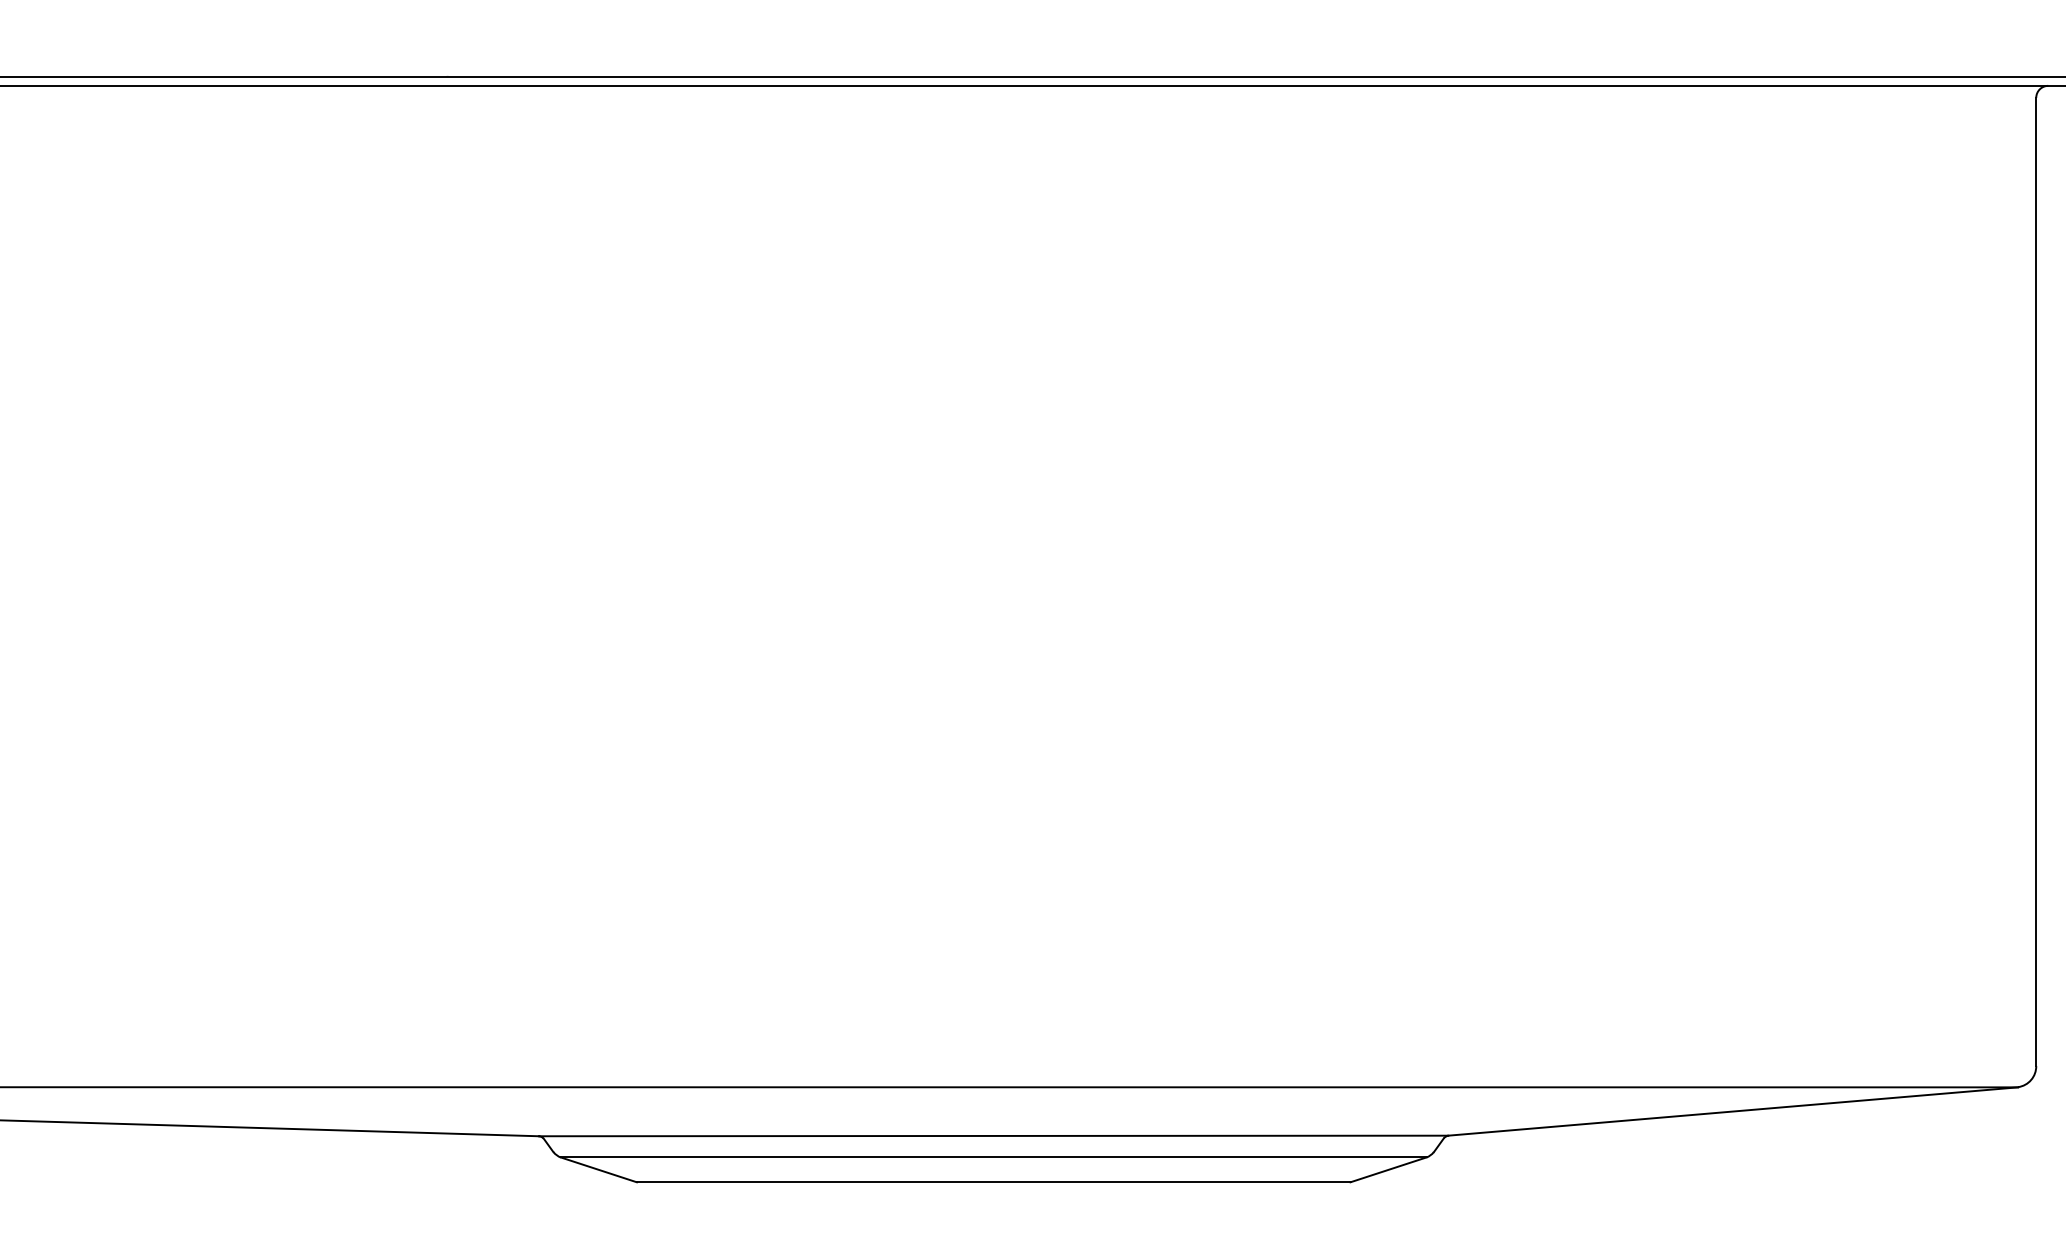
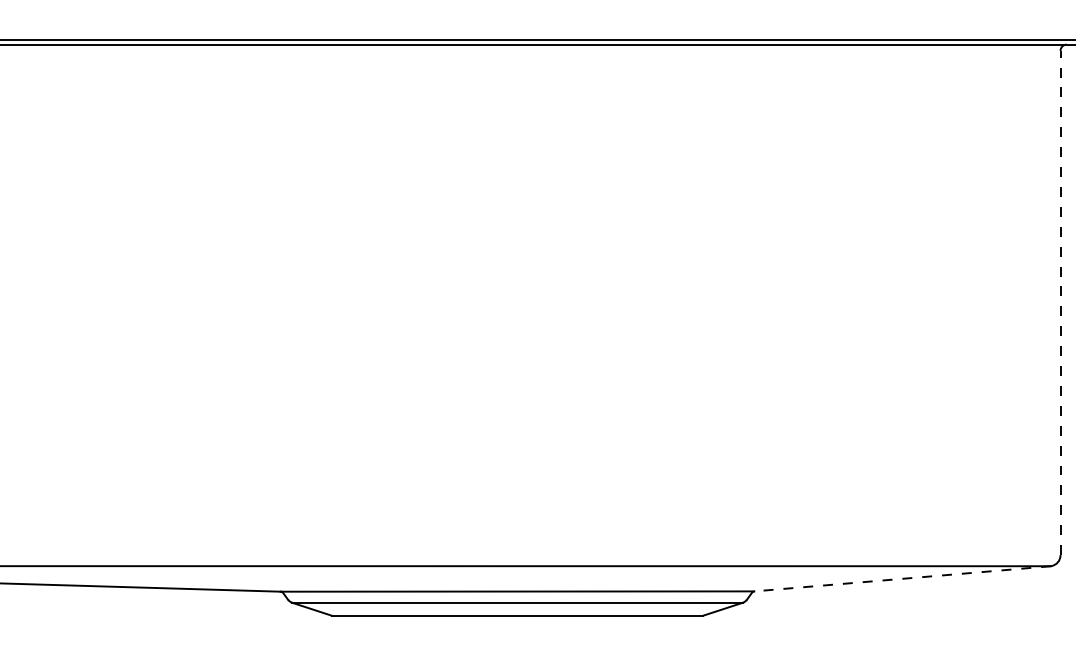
line: (2036, 581) -> (1060, 302), solid -> dashed
line: (1732, 1110) -> (902, 578), solid -> dashed

